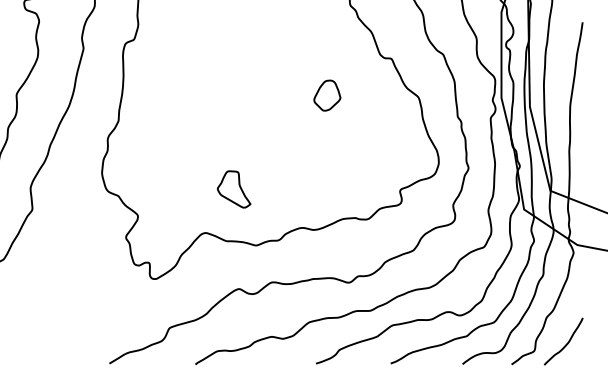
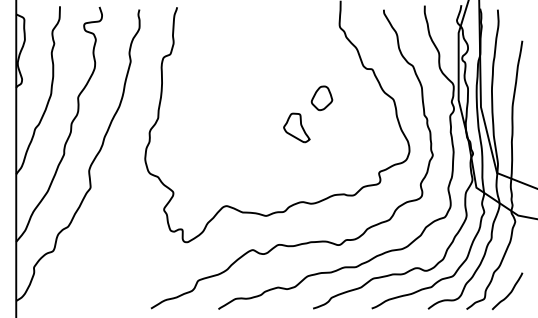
part: (233, 188) -> (296, 127), moved

